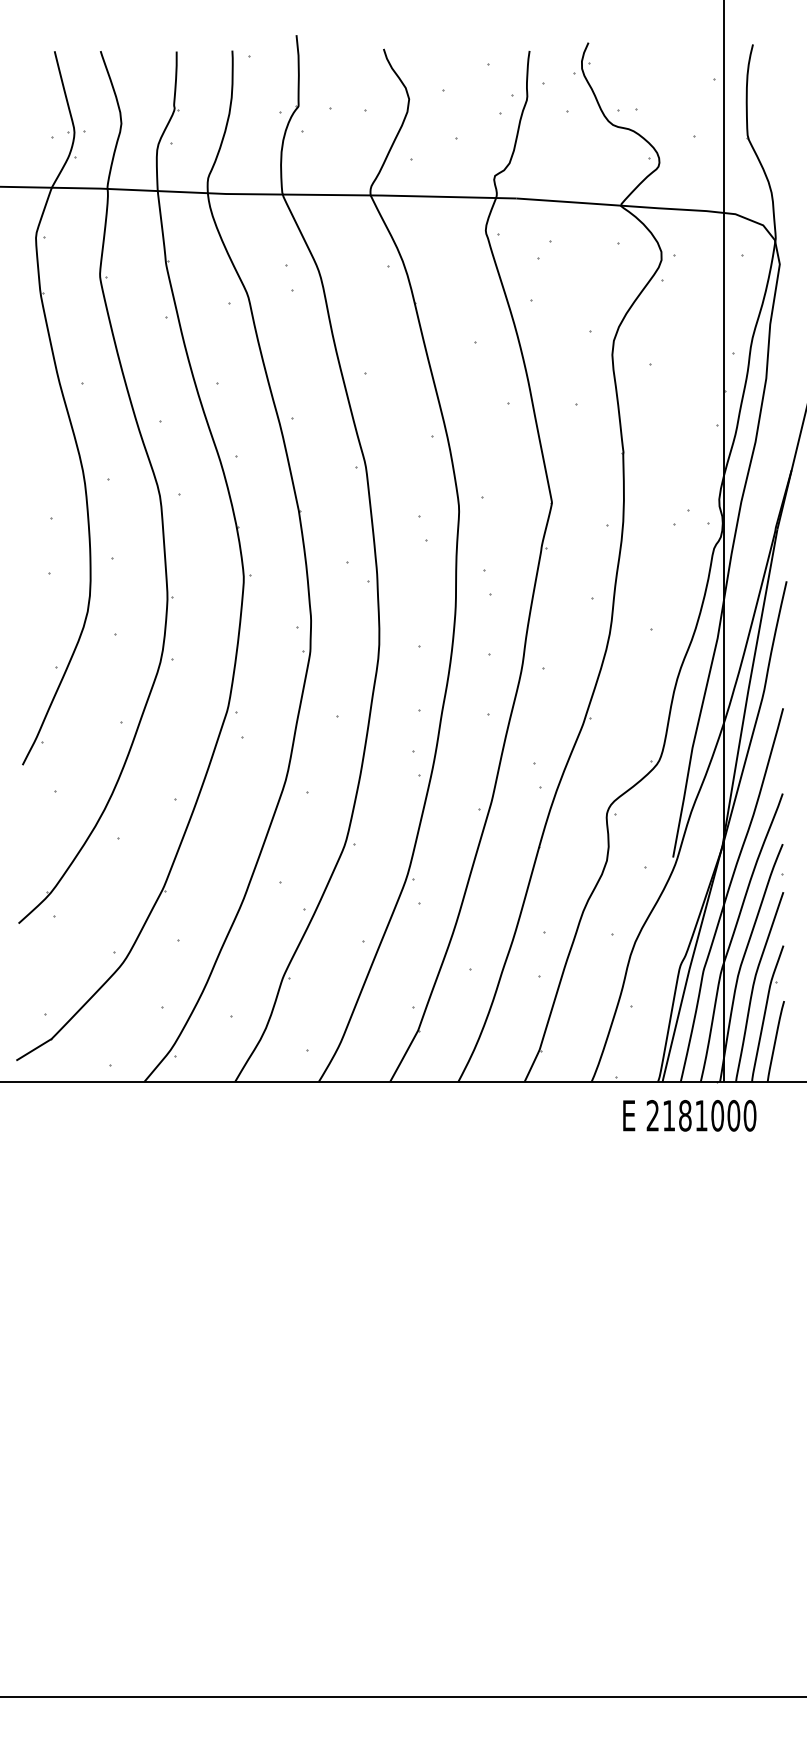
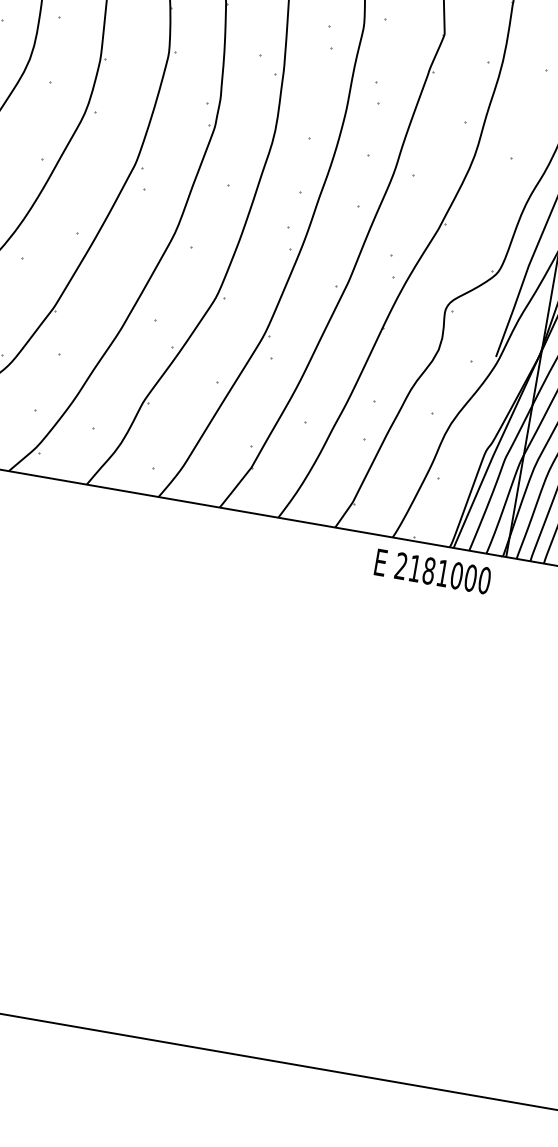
text: (689, 1115) -> (432, 571), moved

